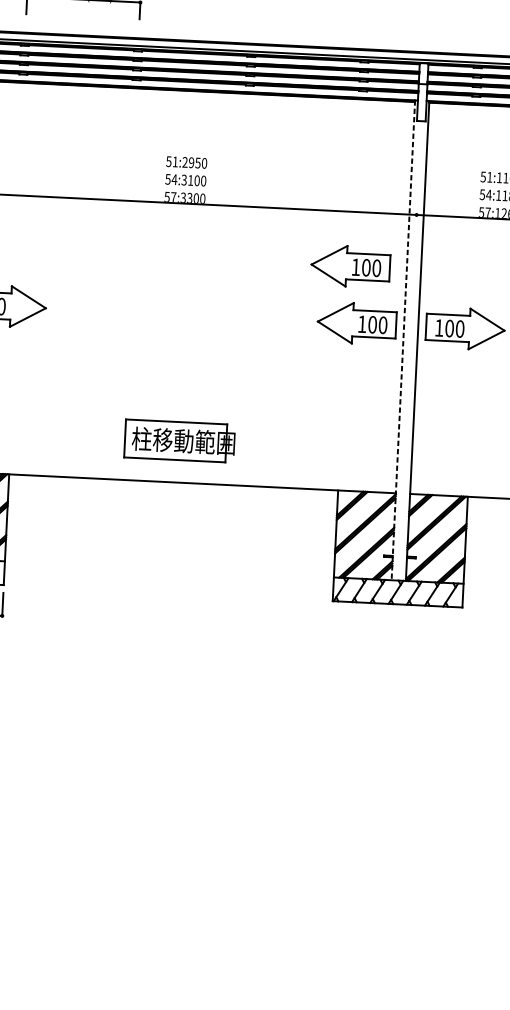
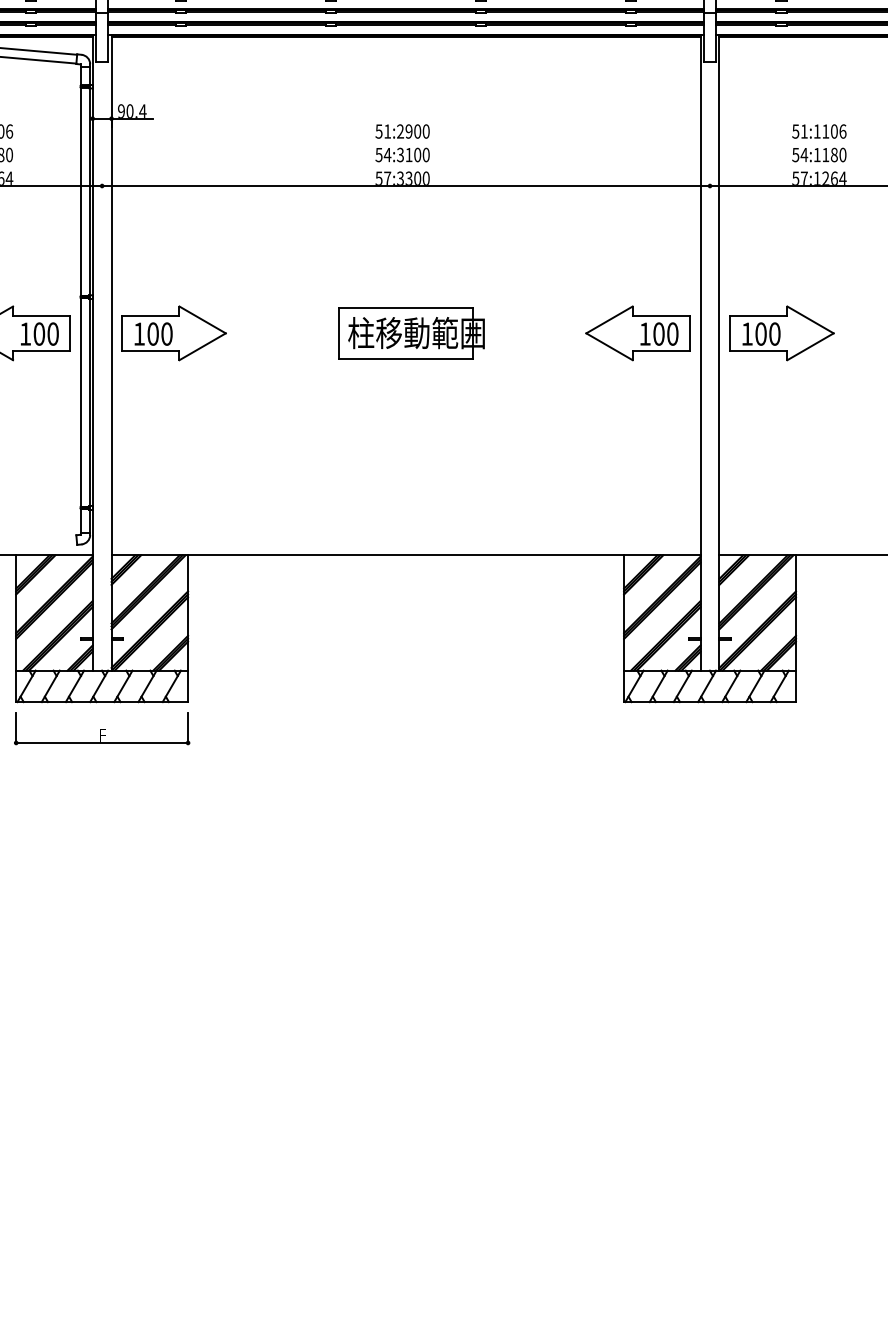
text: (197, 163) -> (417, 131), 51:2950 -> 51:2900
part: (350, 266) -> (625, 258), removed
line: (403, 340) -> (700, 352), dashed -> solid
part: (179, 441) -> (411, 333), moved

